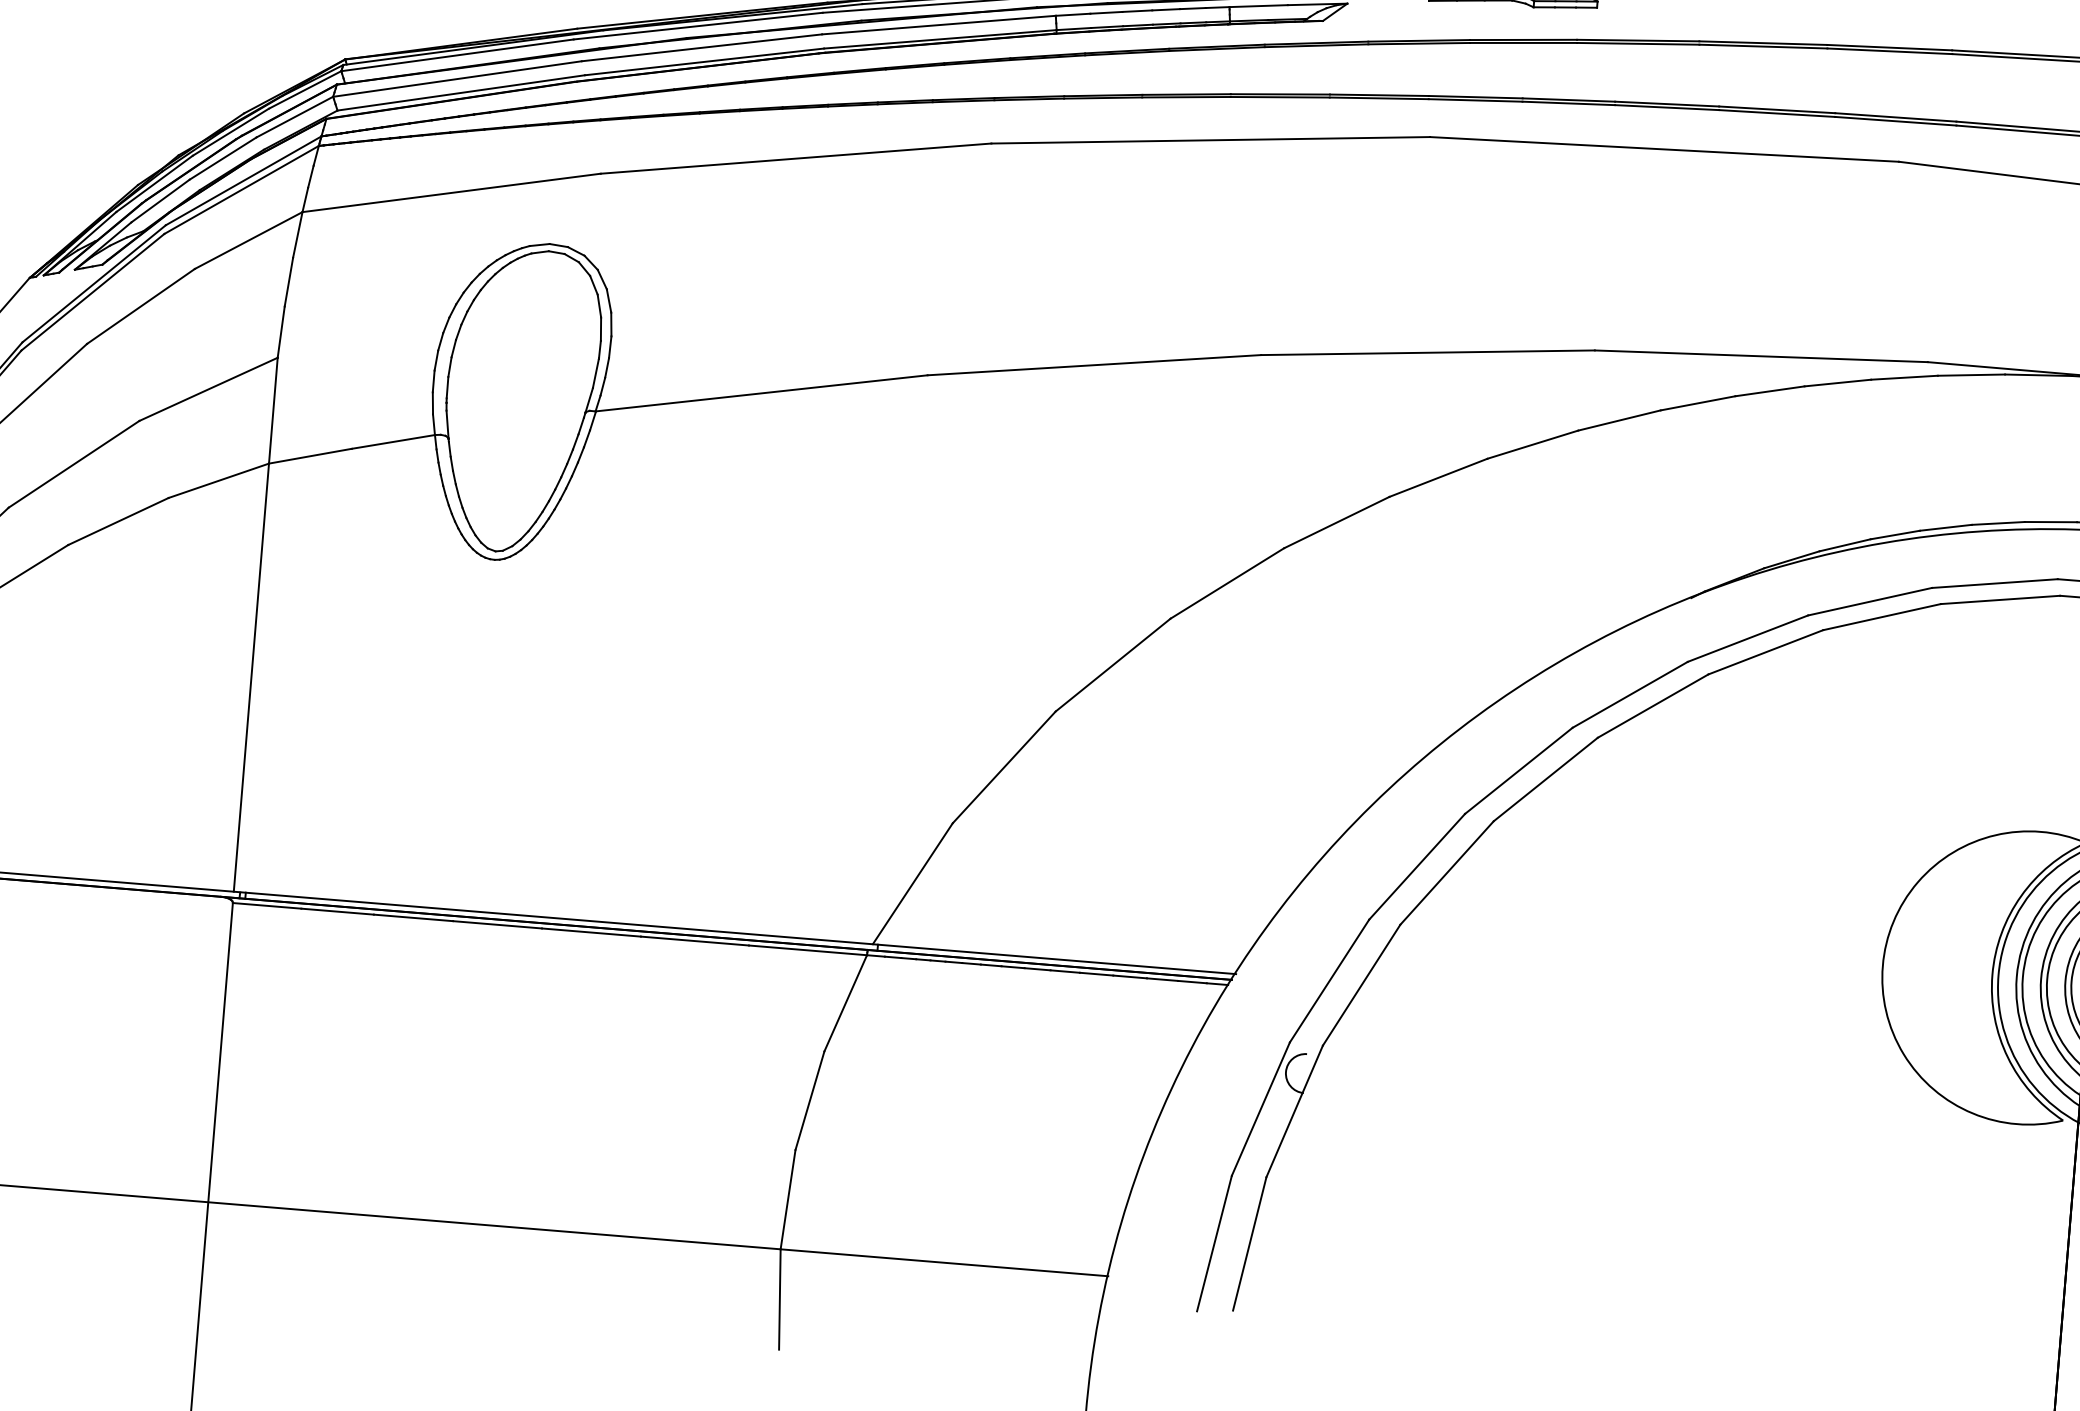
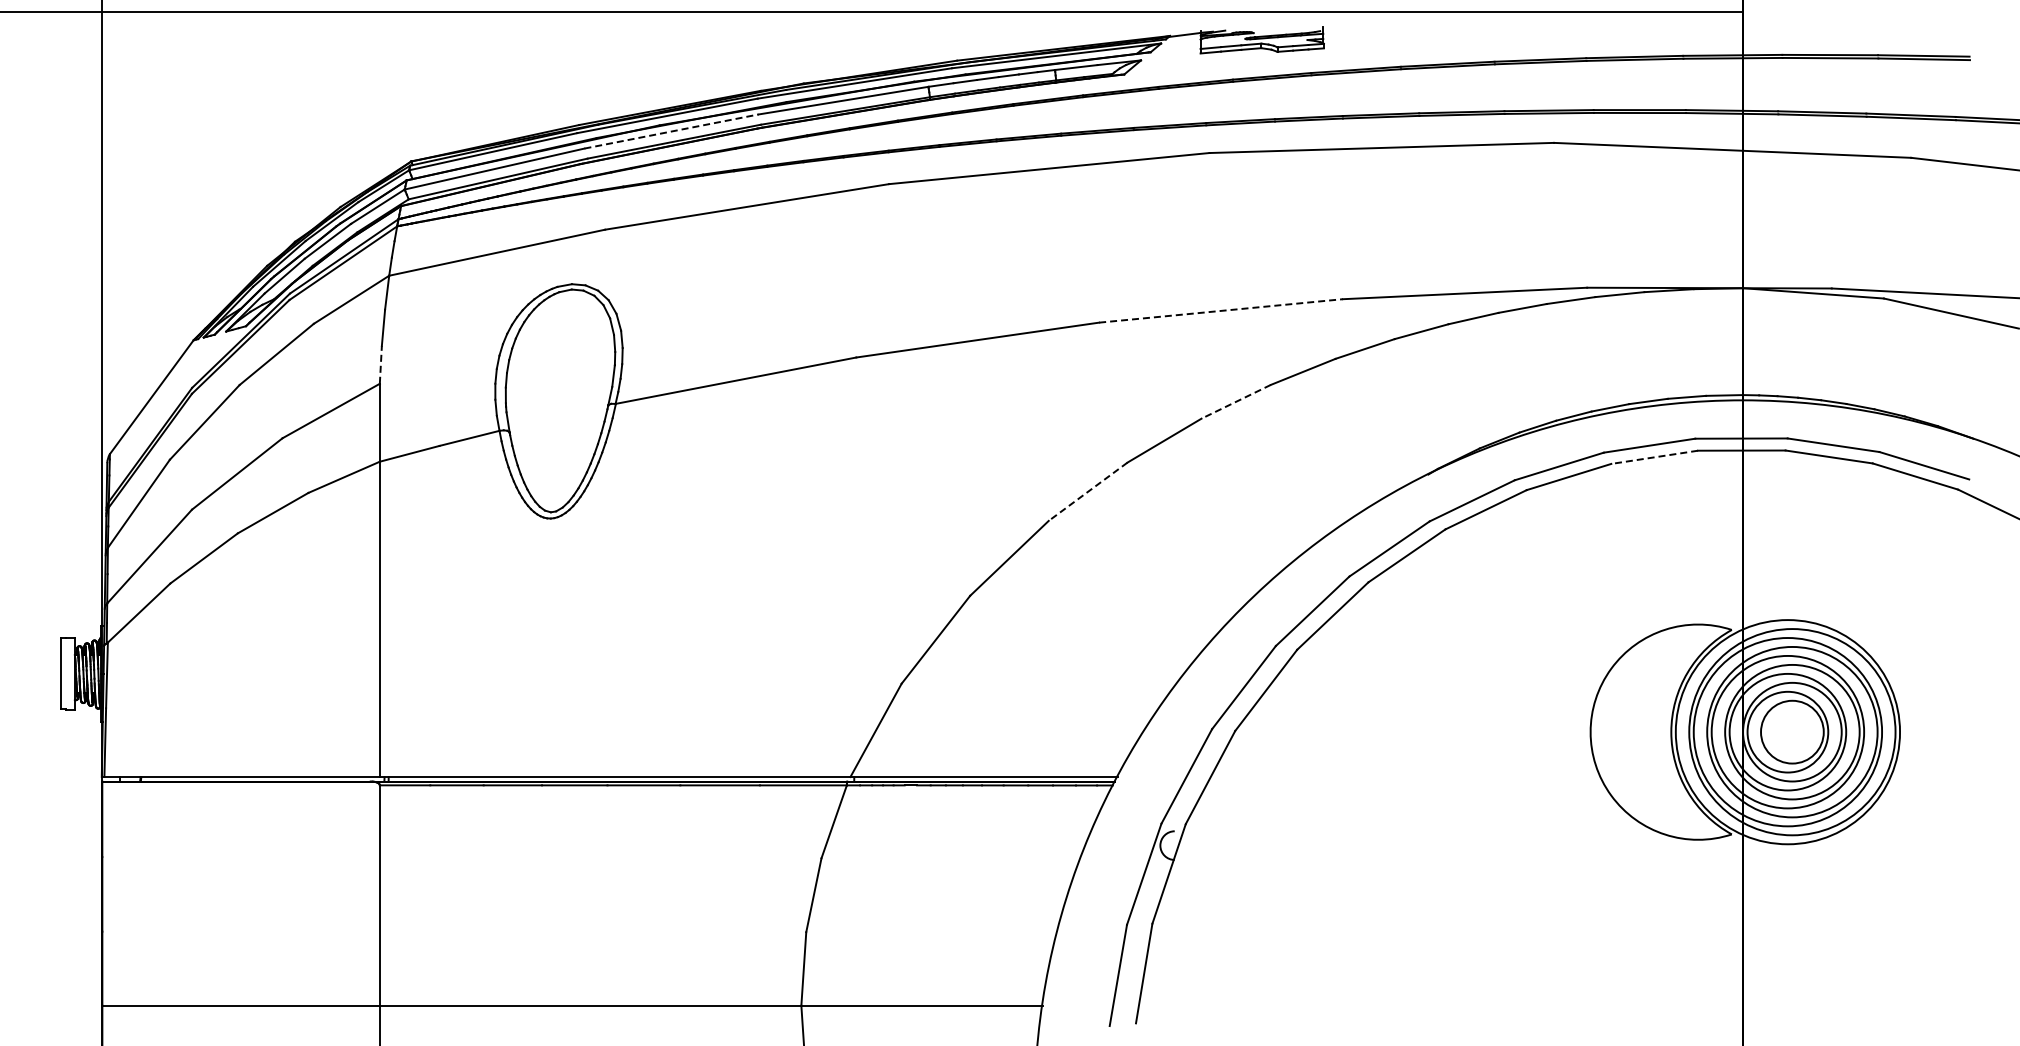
line: (701, 47) -> (671, 131), solid -> dashed
line: (280, 331) -> (380, 364), solid -> dashed
line: (1428, 352) -> (1221, 310), solid -> dashed
line: (1438, 477) -> (1236, 401), solid -> dashed
line: (1226, 584) -> (1087, 492), solid -> dashed
line: (2000, 600) -> (1654, 457), solid -> dashed

